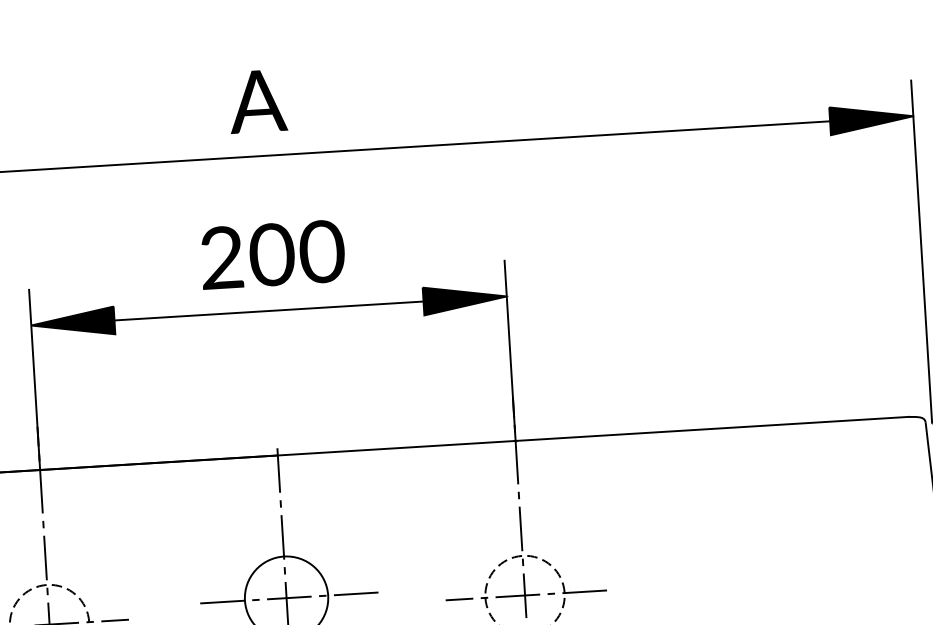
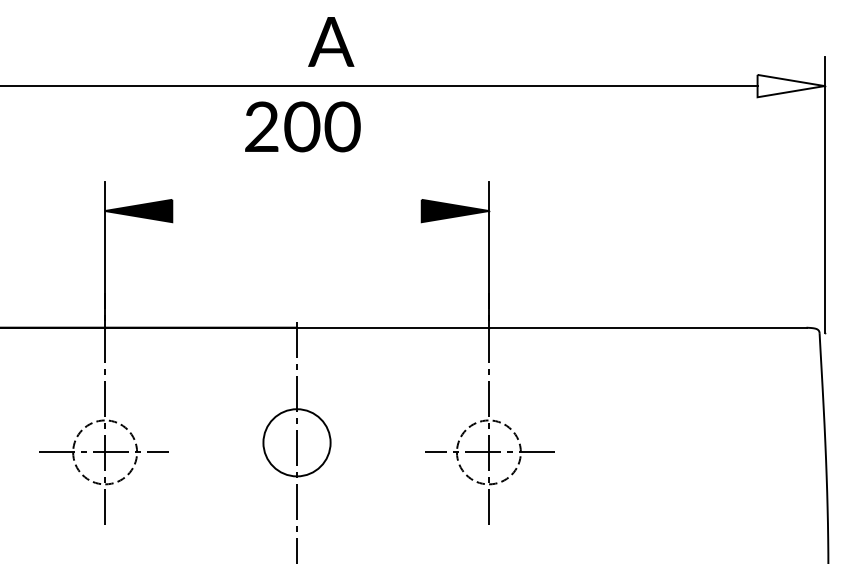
text: (258, 100) -> (331, 41), moved
fill: (870, 118) -> (790, 85), removed
text: (272, 254) -> (302, 126), moved
line: (268, 311) -> (296, 211), removed
line: (285, 597) -> (296, 442), removed

